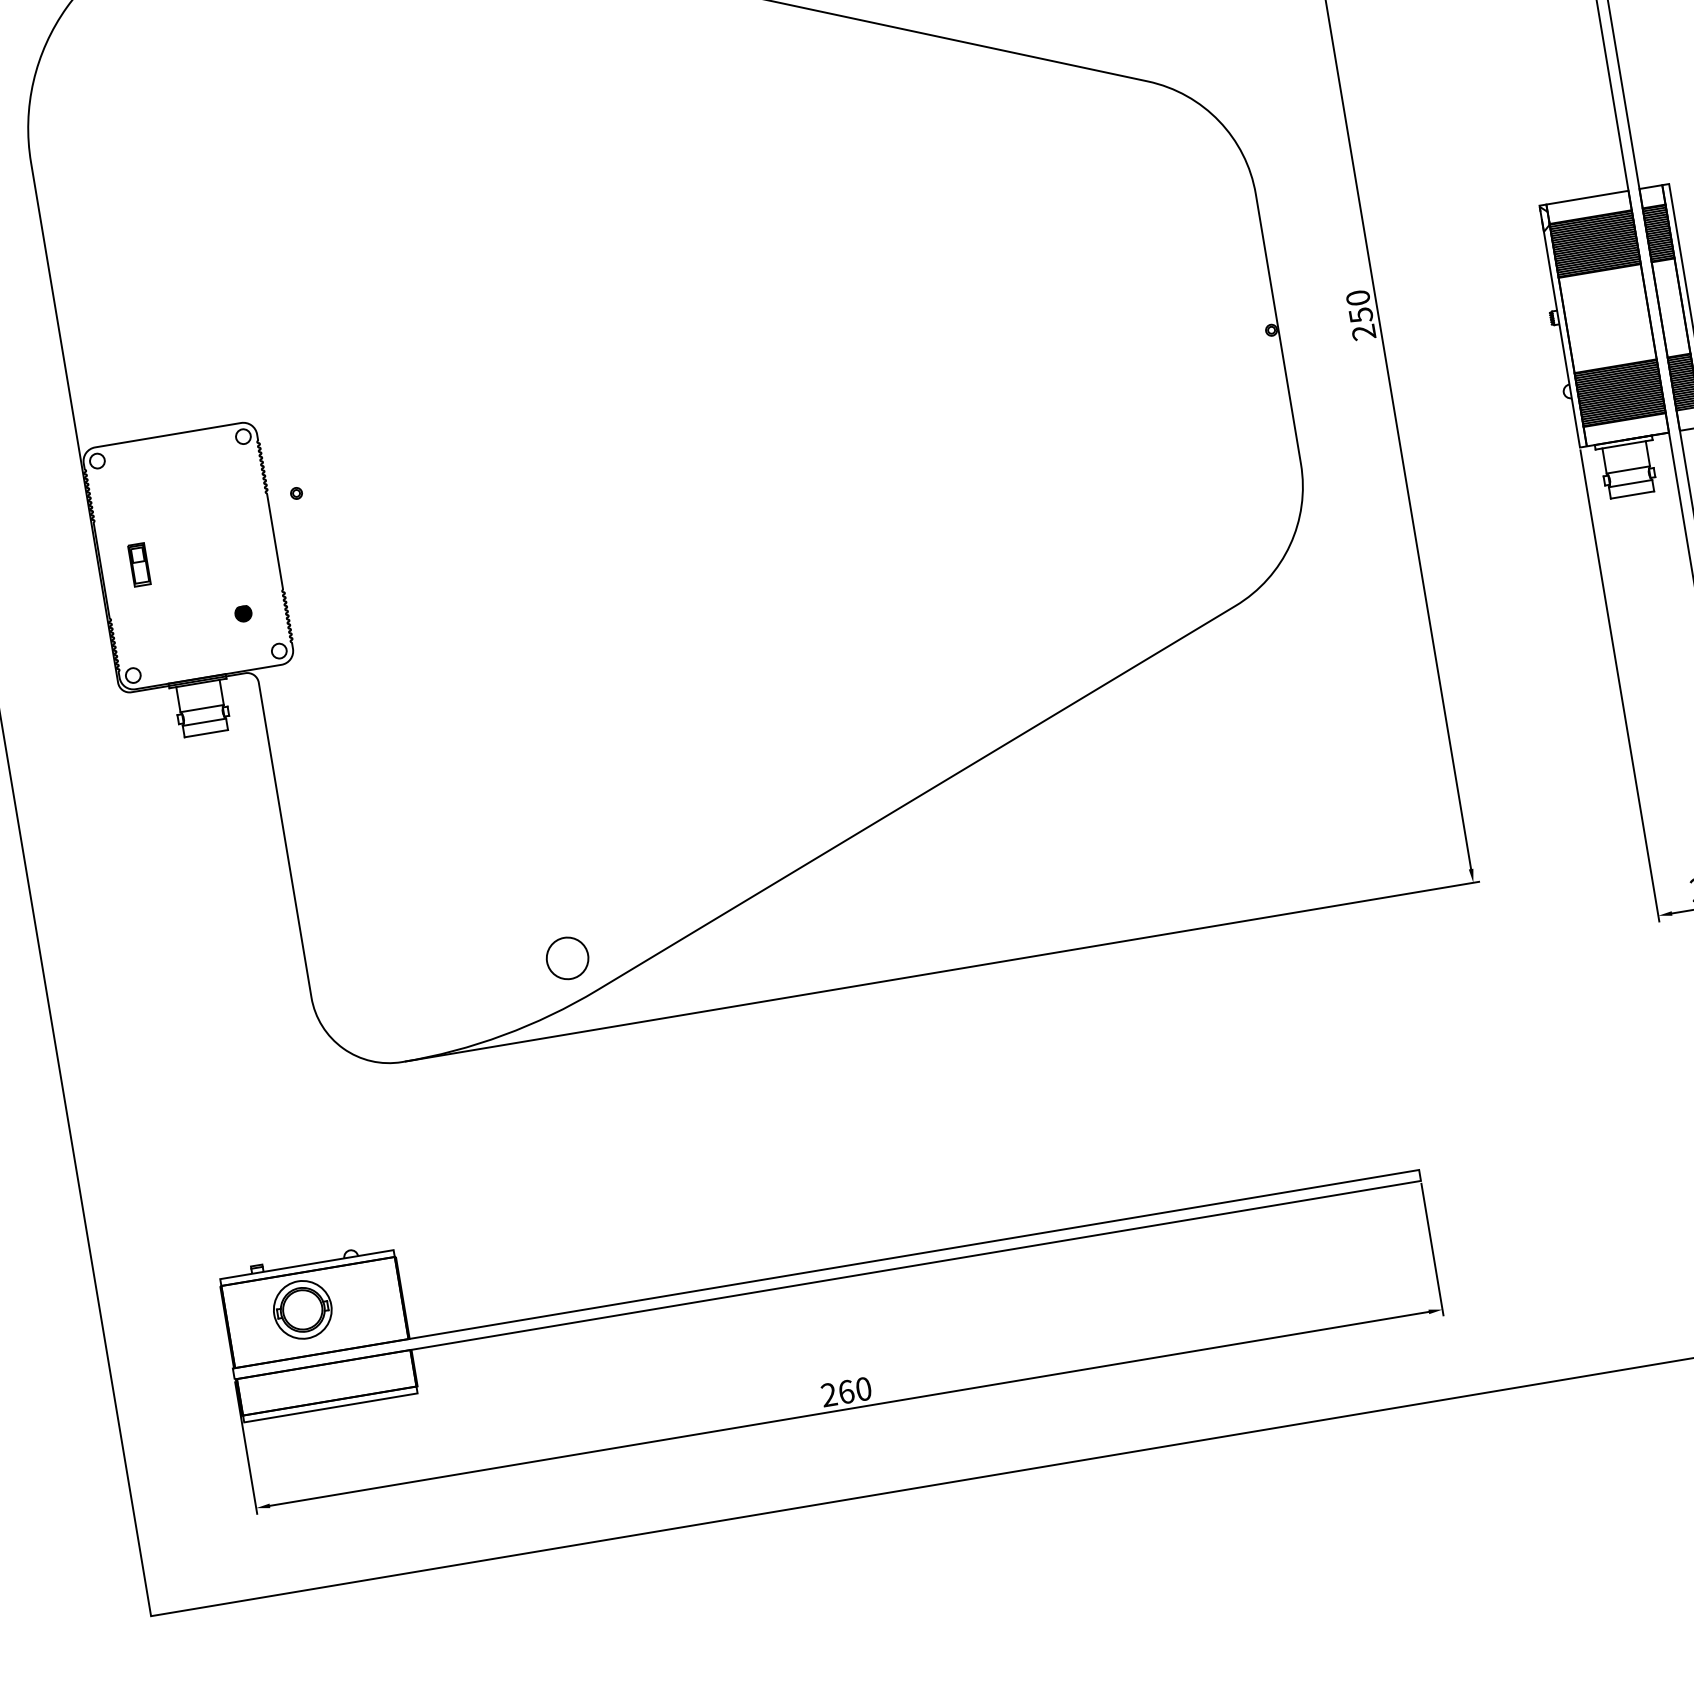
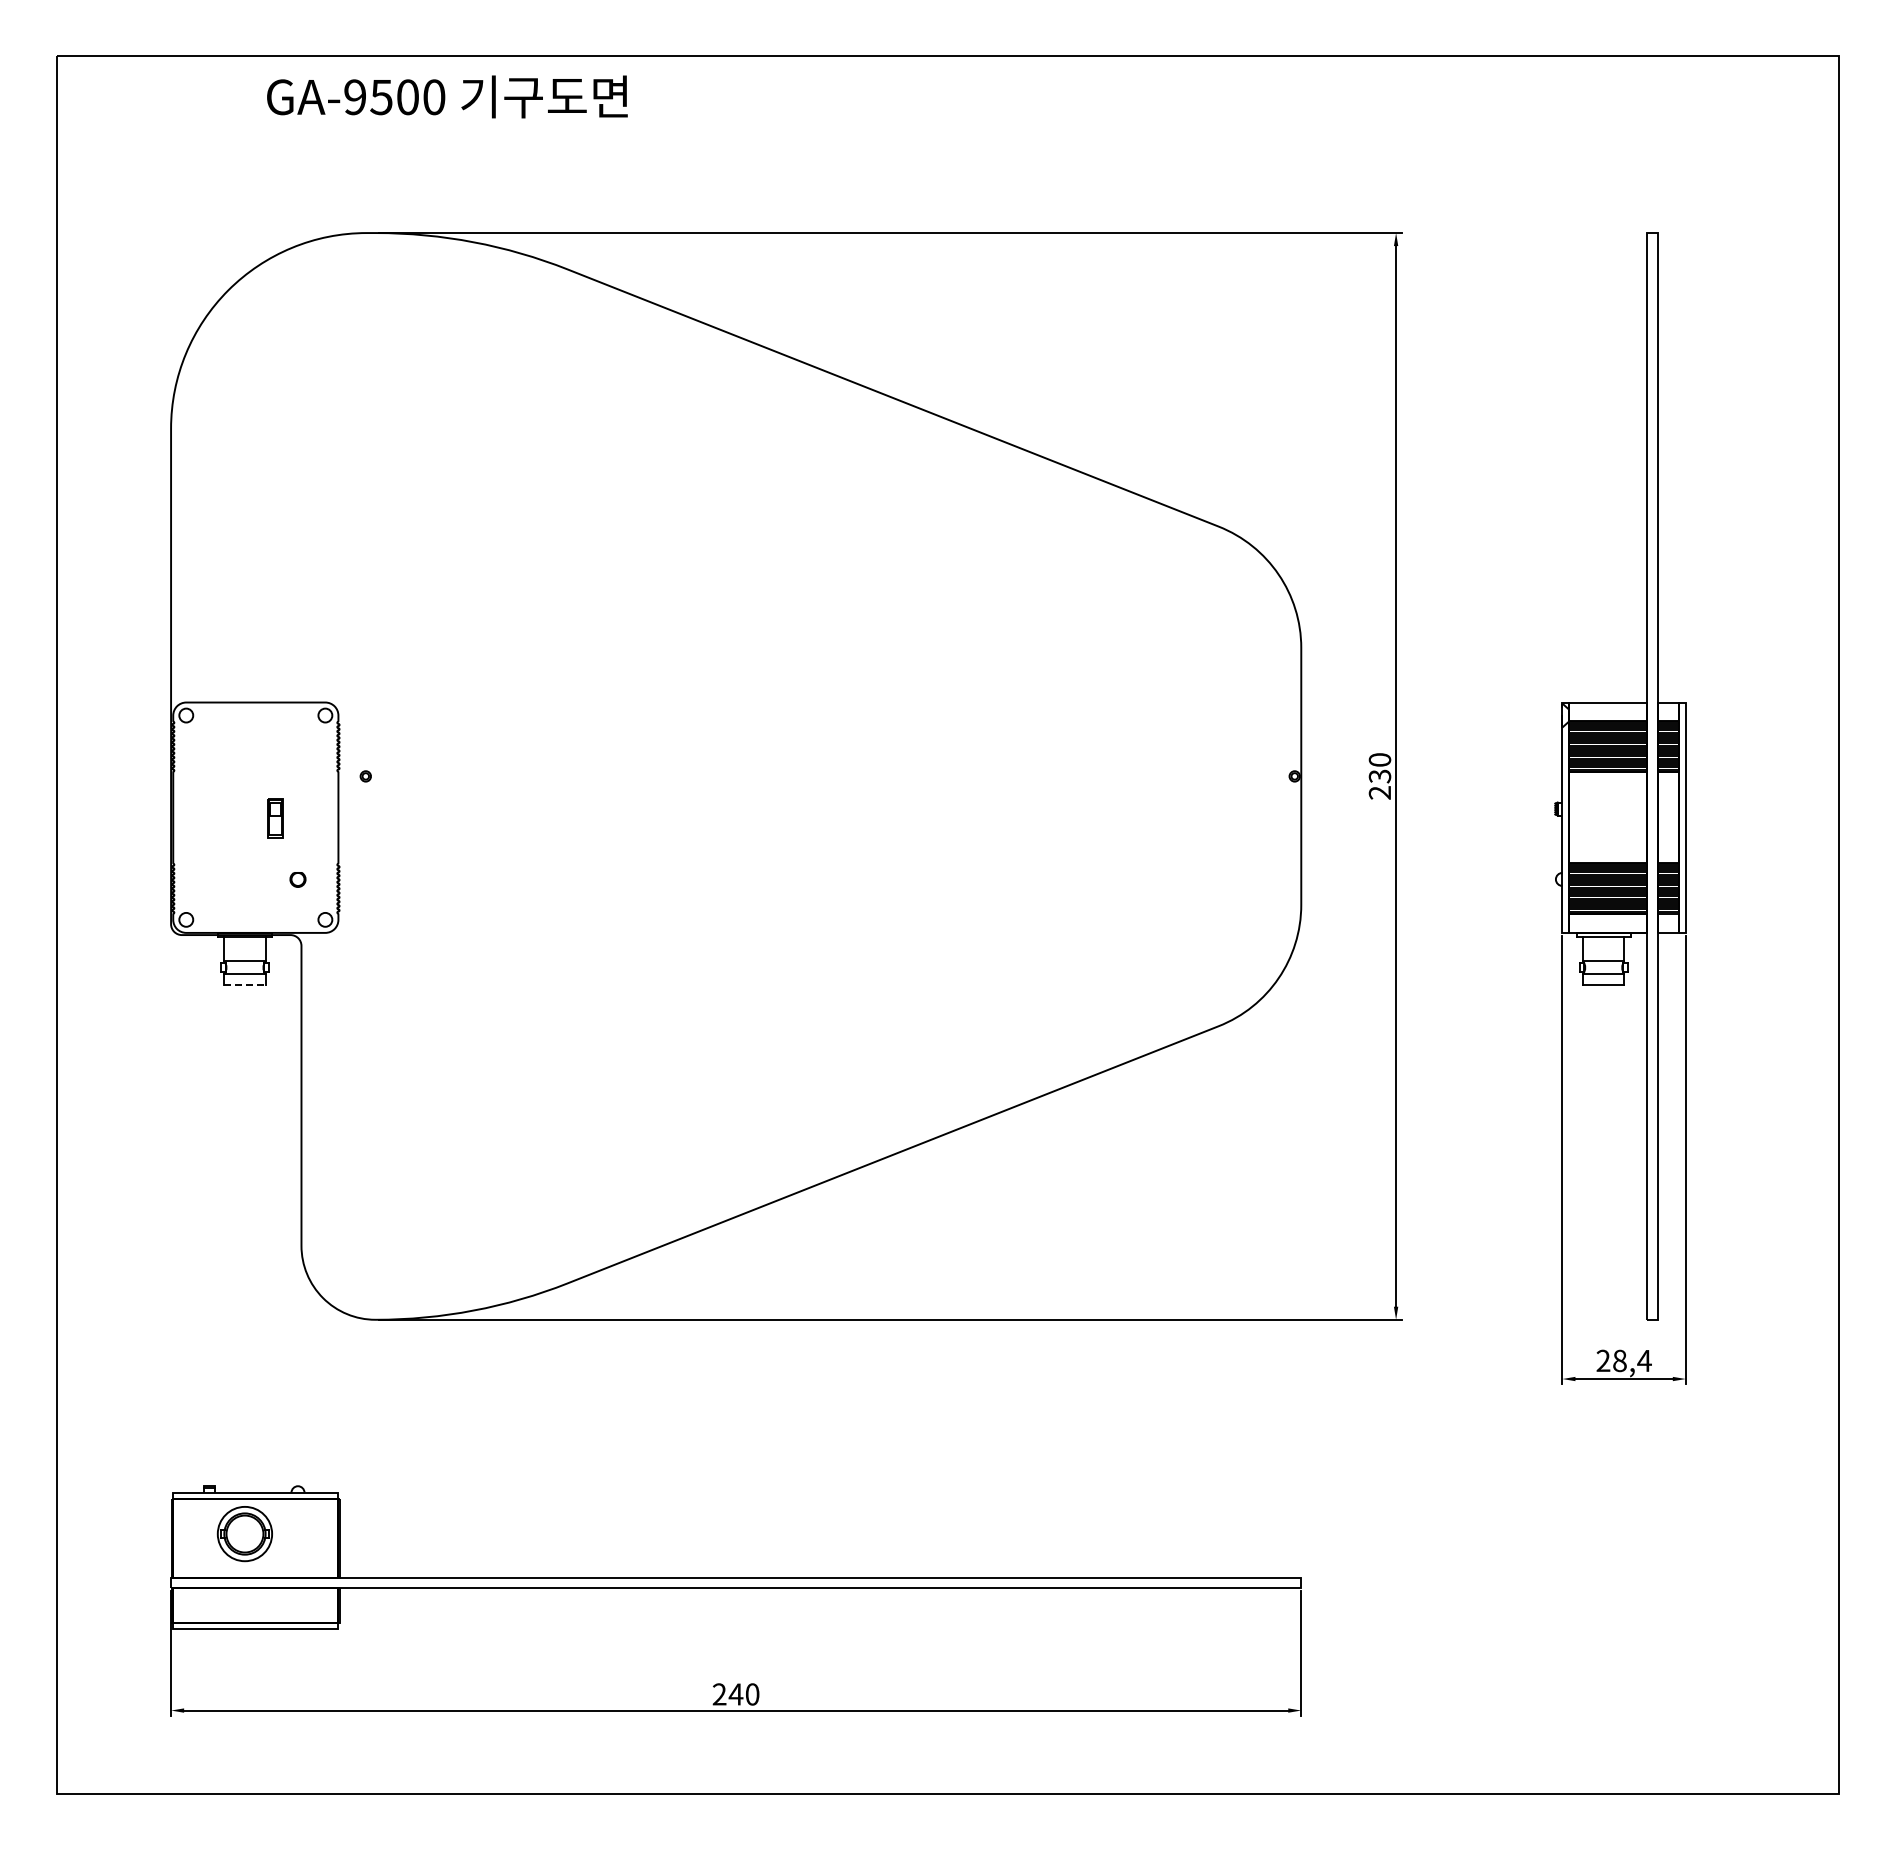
text: (1360, 314) -> (1379, 775), 250 -> 230
part: (139, 565) -> (275, 818), moved
fill: (242, 612) -> (297, 878), removed
line: (205, 734) -> (244, 985), solid -> dashed
circle: (567, 957) -> (544, 1248), removed
text: (845, 1392) -> (735, 1694), 260 -> 240

